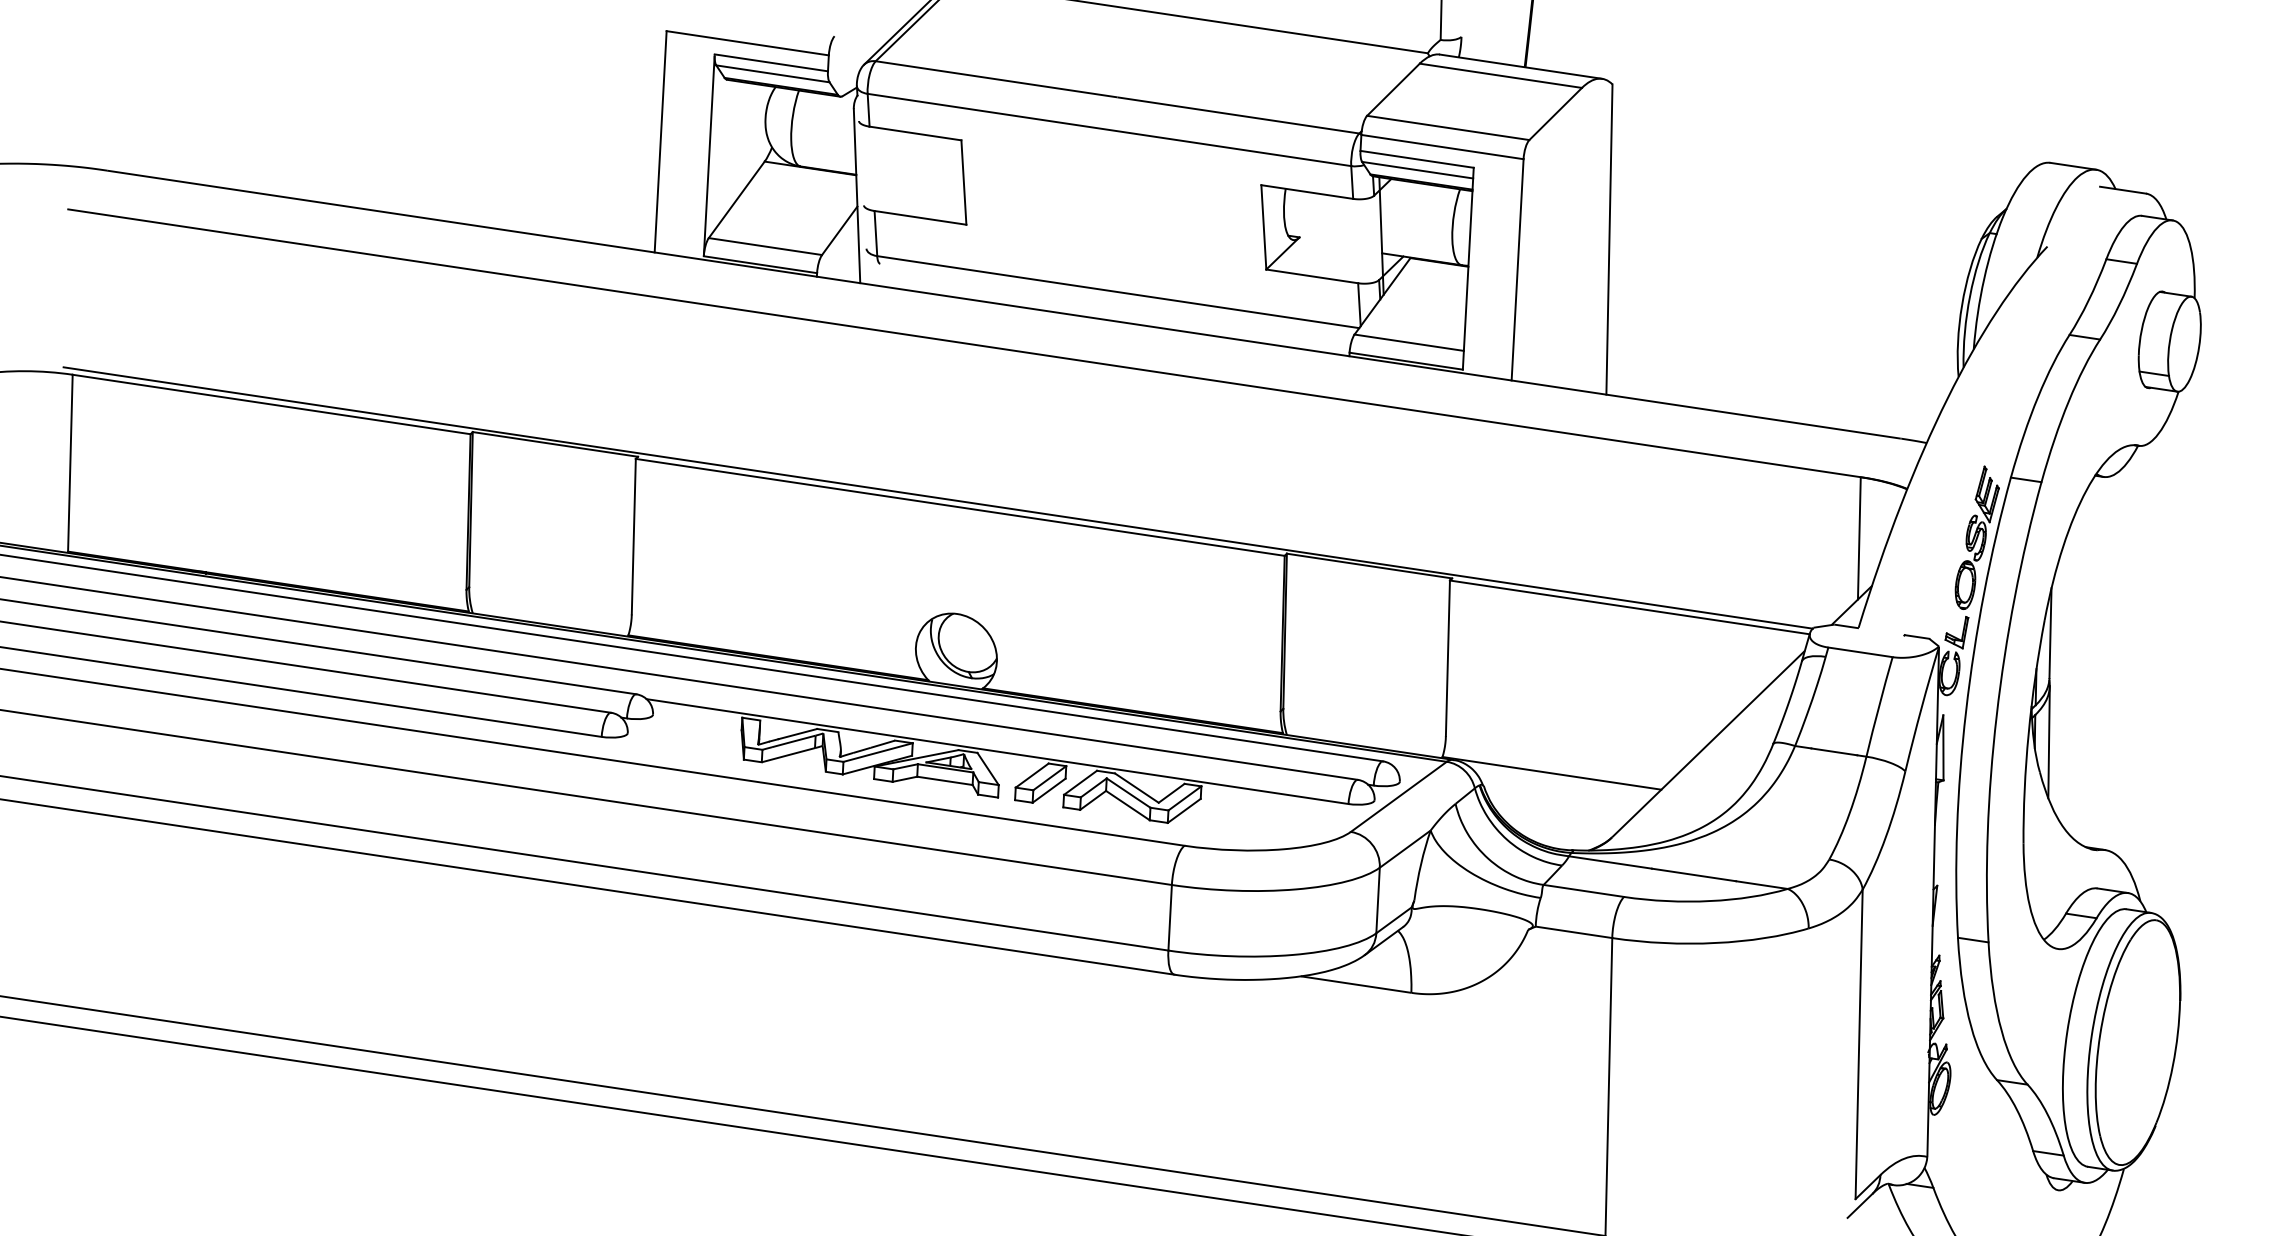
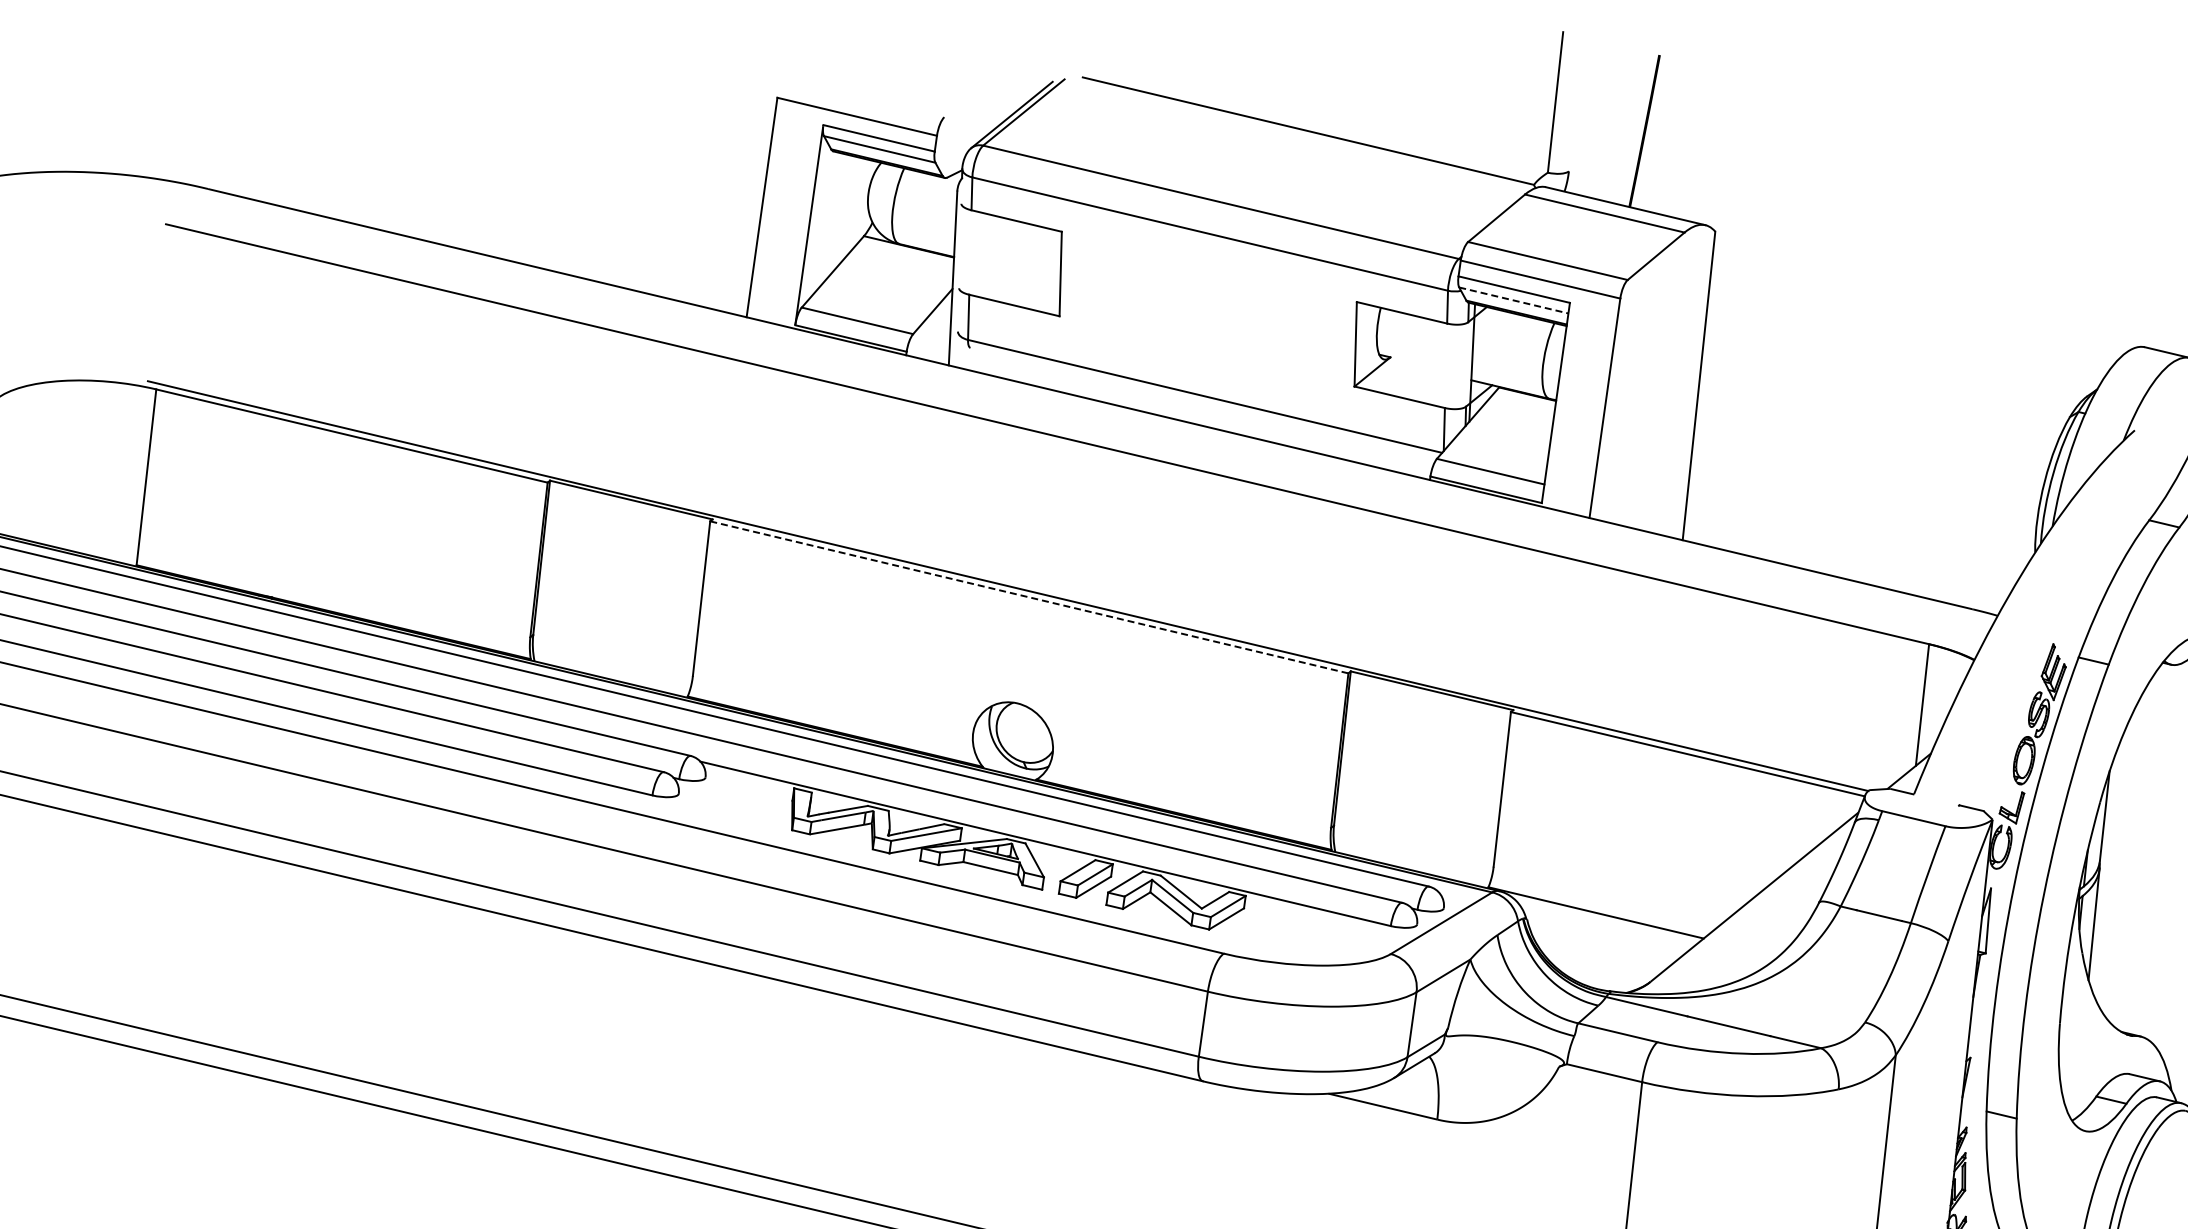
line: (1418, 170) -> (1514, 300), solid -> dashed
line: (959, 507) -> (1028, 597), solid -> dashed

